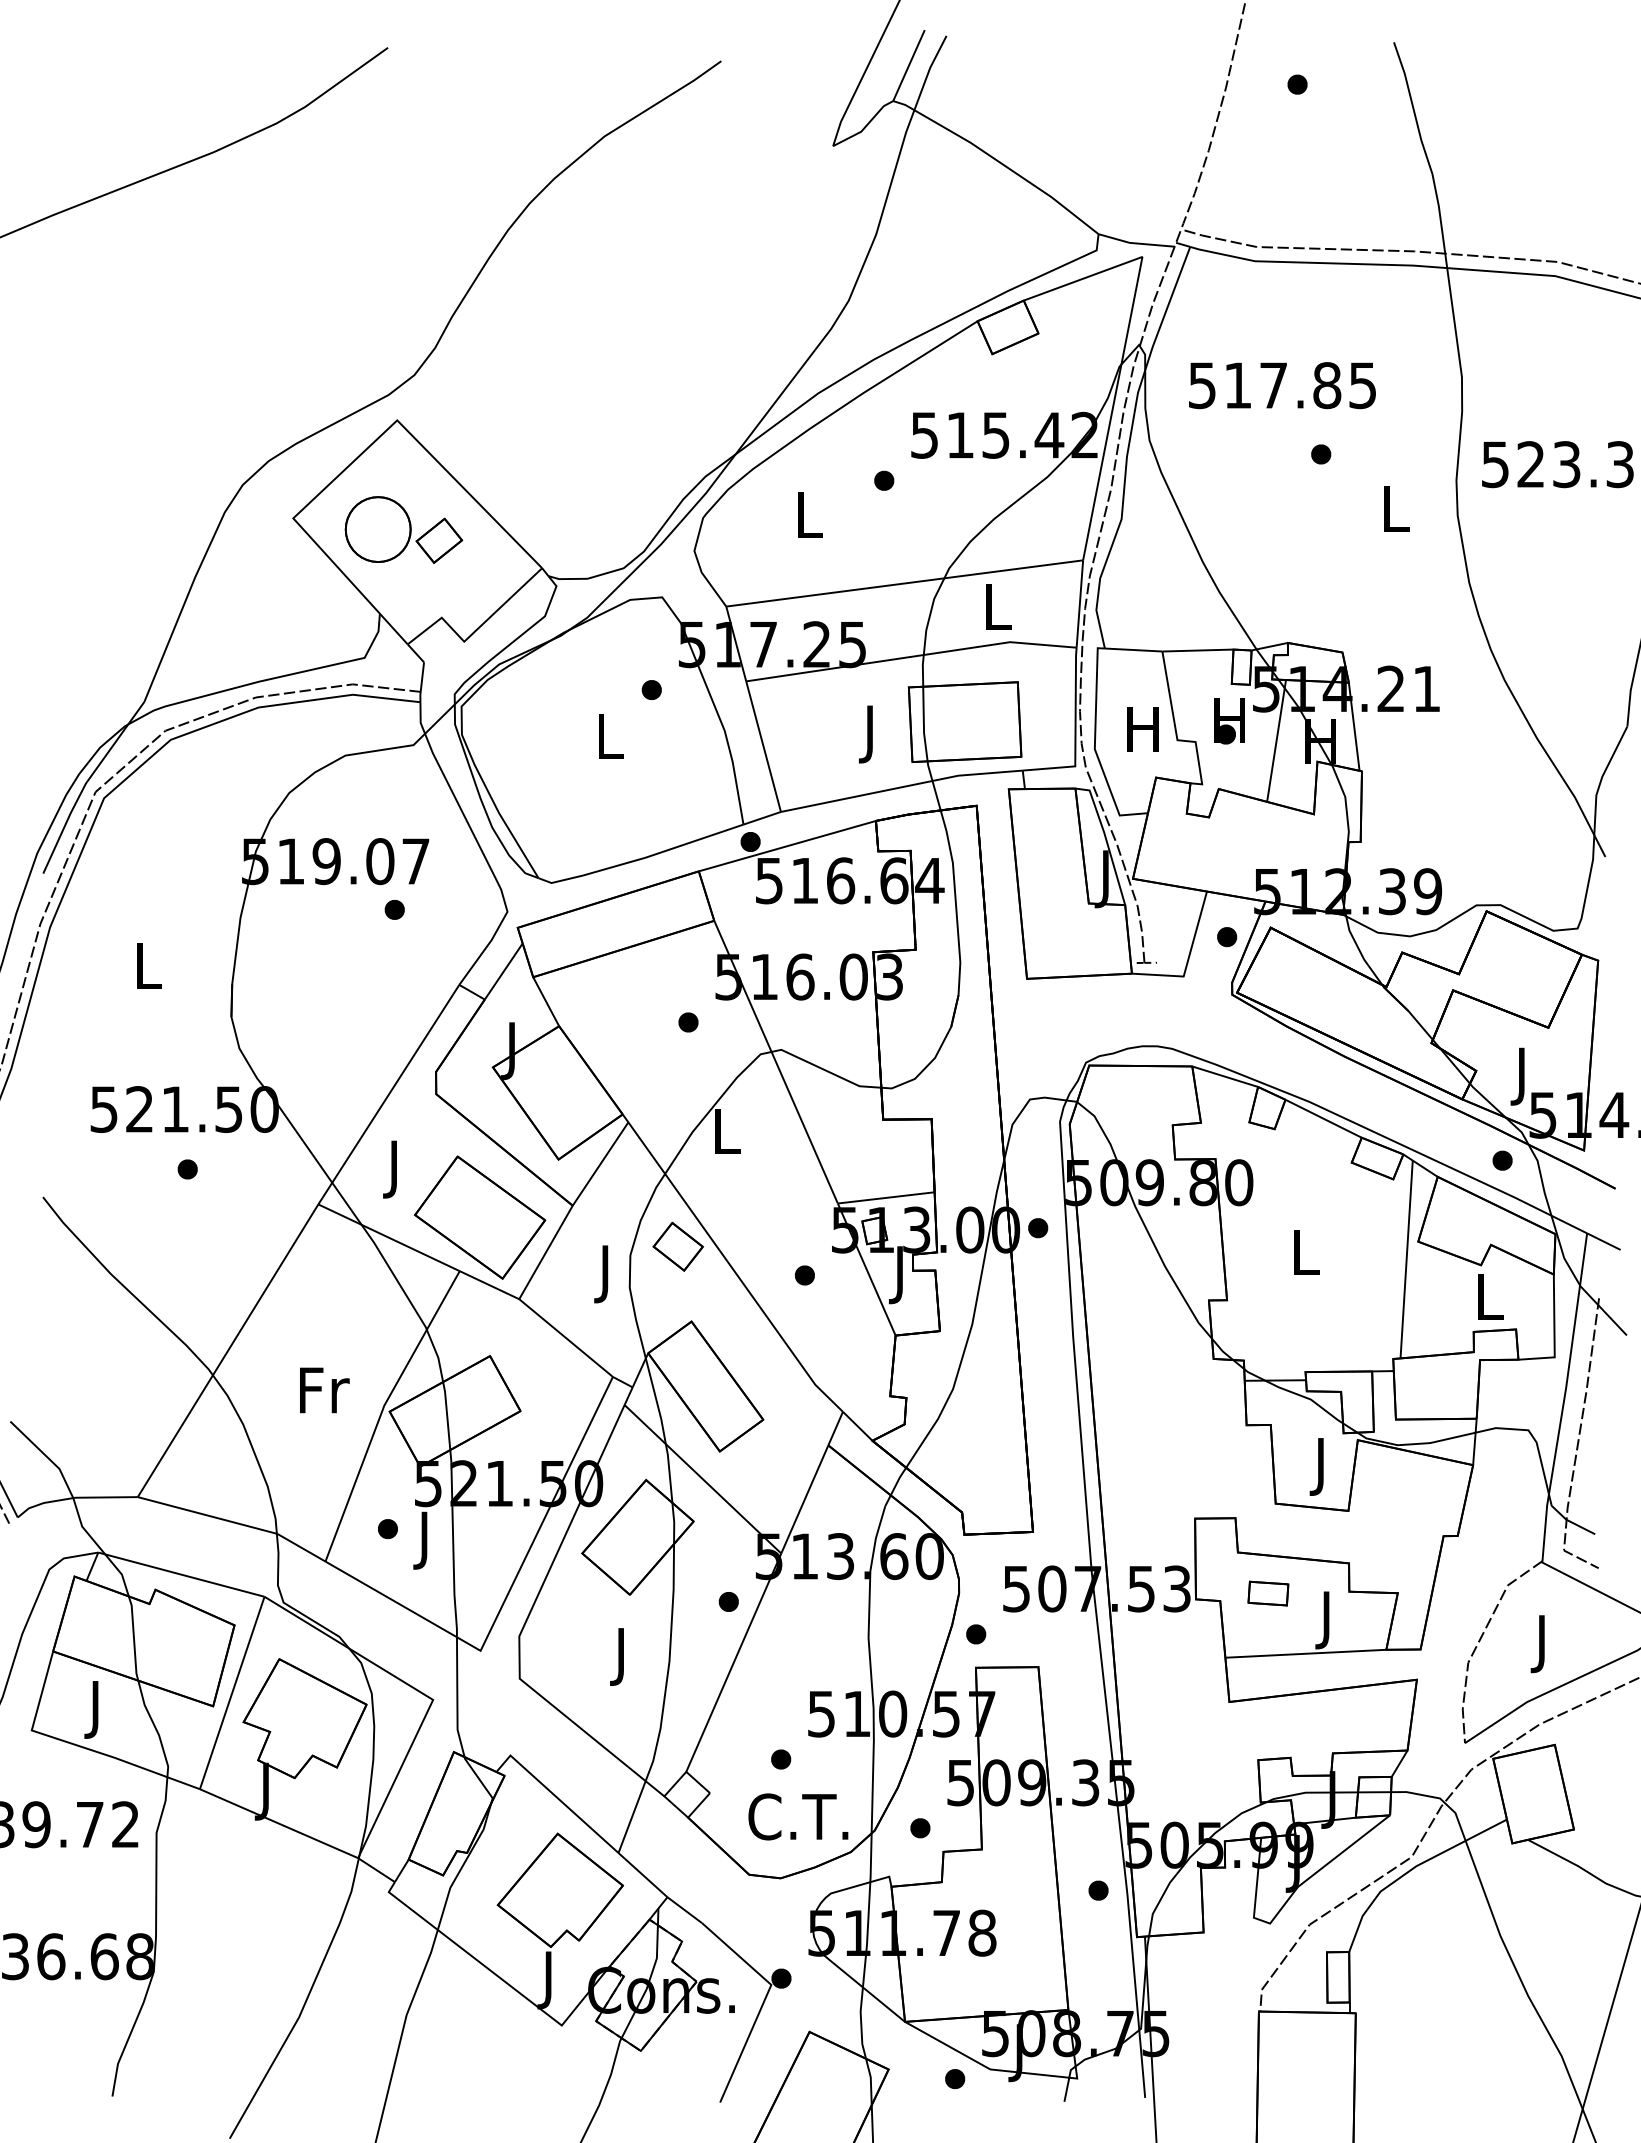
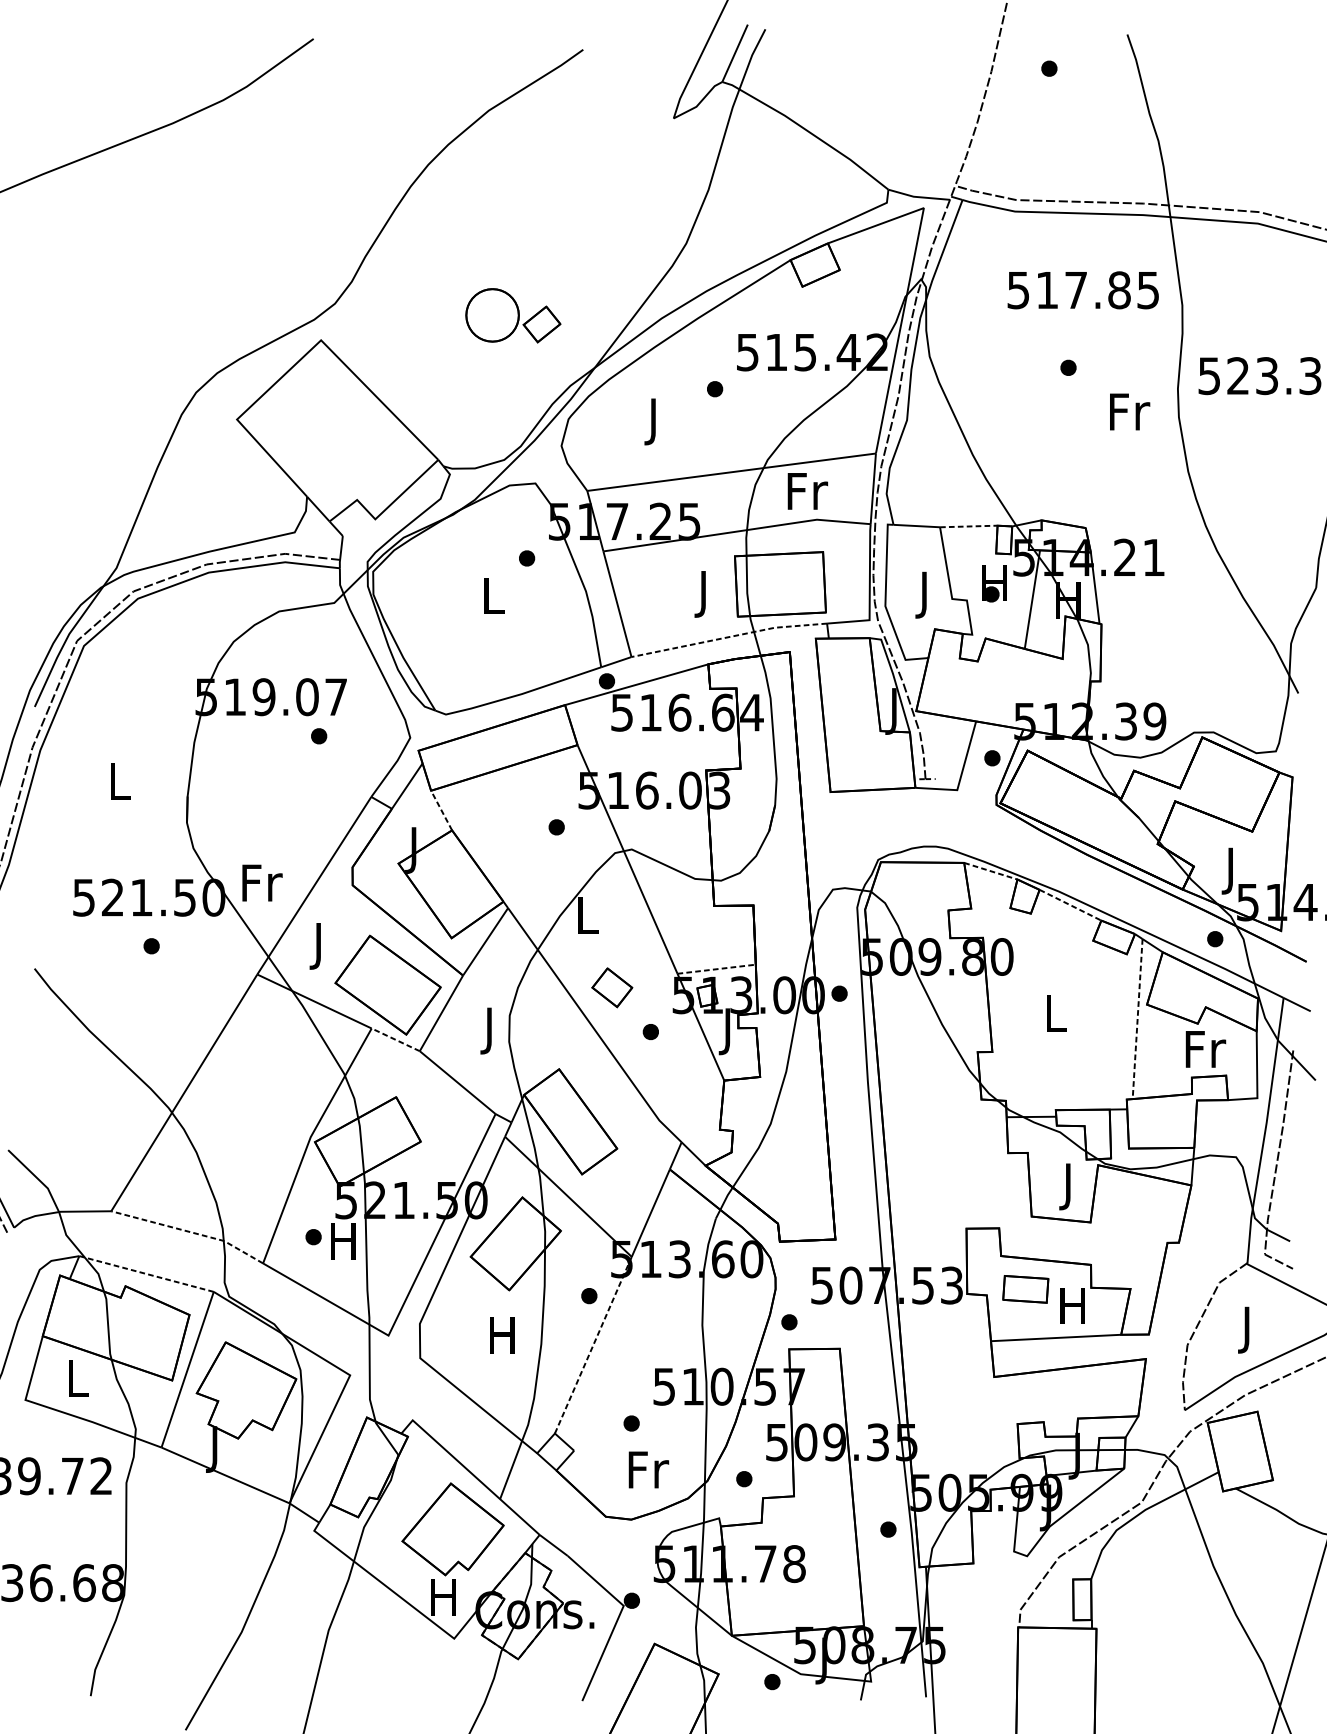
text: (1282, 385) -> (1083, 290), moved
text: (1397, 508) -> (1130, 411), L -> Fr
text: (809, 521) -> (654, 422), L -> J
part: (403, 529) -> (513, 315), moved
text: (998, 606) -> (807, 490), L -> Fr
line: (1197, 650) -> (968, 526), solid -> dashed
text: (1142, 735) -> (923, 595), H -> J
line: (901, 787) -> (729, 637), solid -> dashed
line: (546, 1001) -> (441, 810), solid -> dashed
line: (1225, 1076) -> (991, 871), solid -> dashed
line: (1323, 1118) -> (1070, 905), solid -> dashed
line: (886, 1197) -> (716, 968), solid -> dashed
part: (677, 1246) -> (611, 987), moved
line: (1406, 1260) -> (1137, 1019), solid -> dashed
line: (489, 1285) -> (395, 1040), solid -> dashed
text: (1490, 1296) -> (1205, 1049), L -> Fr
text: (324, 1390) -> (262, 883), moved
line: (235, 1522) -> (190, 1231), solid -> dashed
text: (424, 1540) -> (343, 1246), J -> H
line: (181, 1574) -> (146, 1273), solid -> dashed
part: (1268, 1593) -> (1025, 1289), size x1.4
text: (1326, 1620) -> (1072, 1311), J -> H
text: (621, 1656) -> (502, 1340), J -> H
line: (733, 1662) -> (593, 1345), solid -> dashed
text: (97, 1709) -> (78, 1383), J -> L
text: (798, 1816) -> (645, 1469), C.T. -> Fr
text: (548, 1980) -> (443, 1602), J -> H

